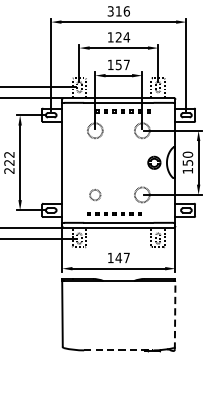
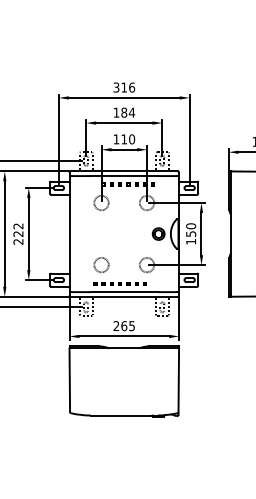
text: (119, 37) -> (124, 112), 124 -> 184
text: (123, 65) -> (128, 139), 157 -> 110
circle: (95, 195) -> (101, 265), size x1.43
text: (117, 258) -> (123, 326), 147 -> 265
line: (174, 315) -> (178, 381), dashed -> solid
line: (119, 350) -> (124, 415), dashed -> solid

